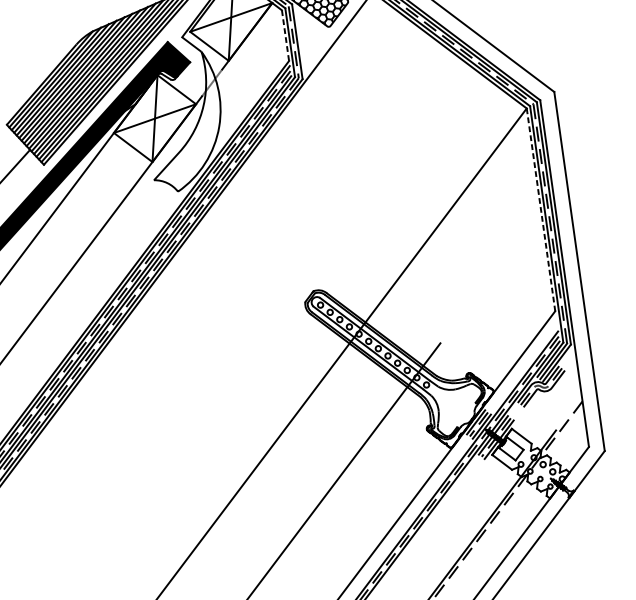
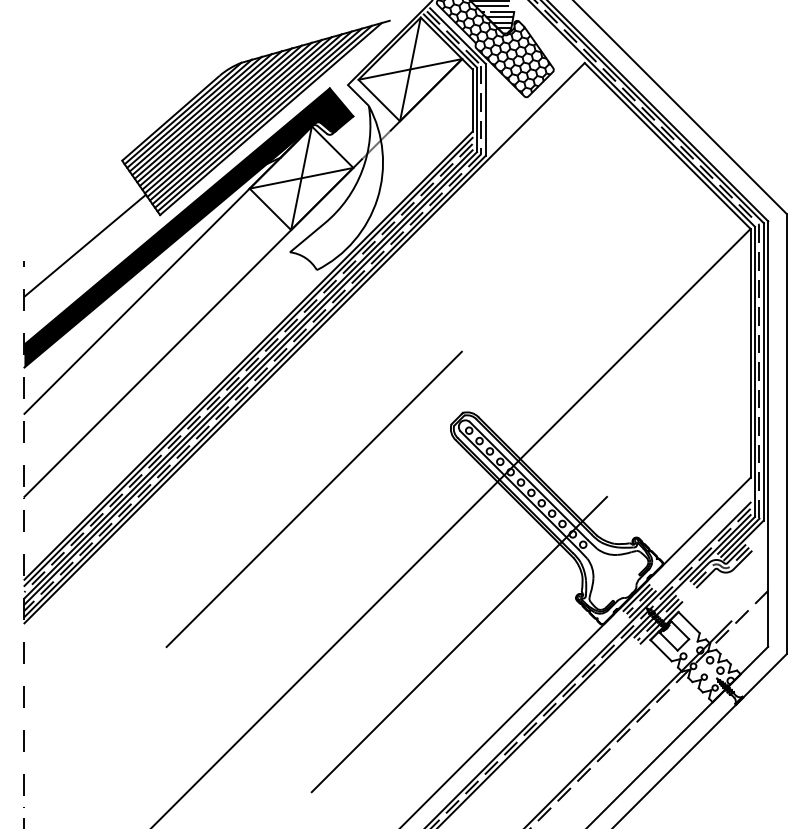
line: (285, 36) -> (472, 101), dashed -> solid
line: (540, 209) -> (750, 353), dashed -> solid
line: (201, 379) -> (313, 499), added

